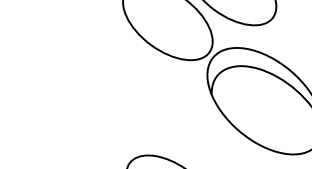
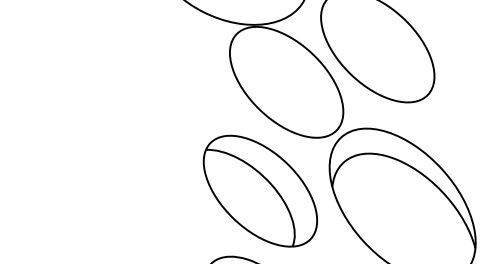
part: (158, 104) -> (259, 190), added

